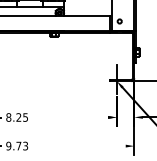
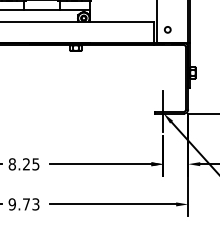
line: (71, 117) -> (100, 164), added
line: (80, 146) -> (112, 204), added

